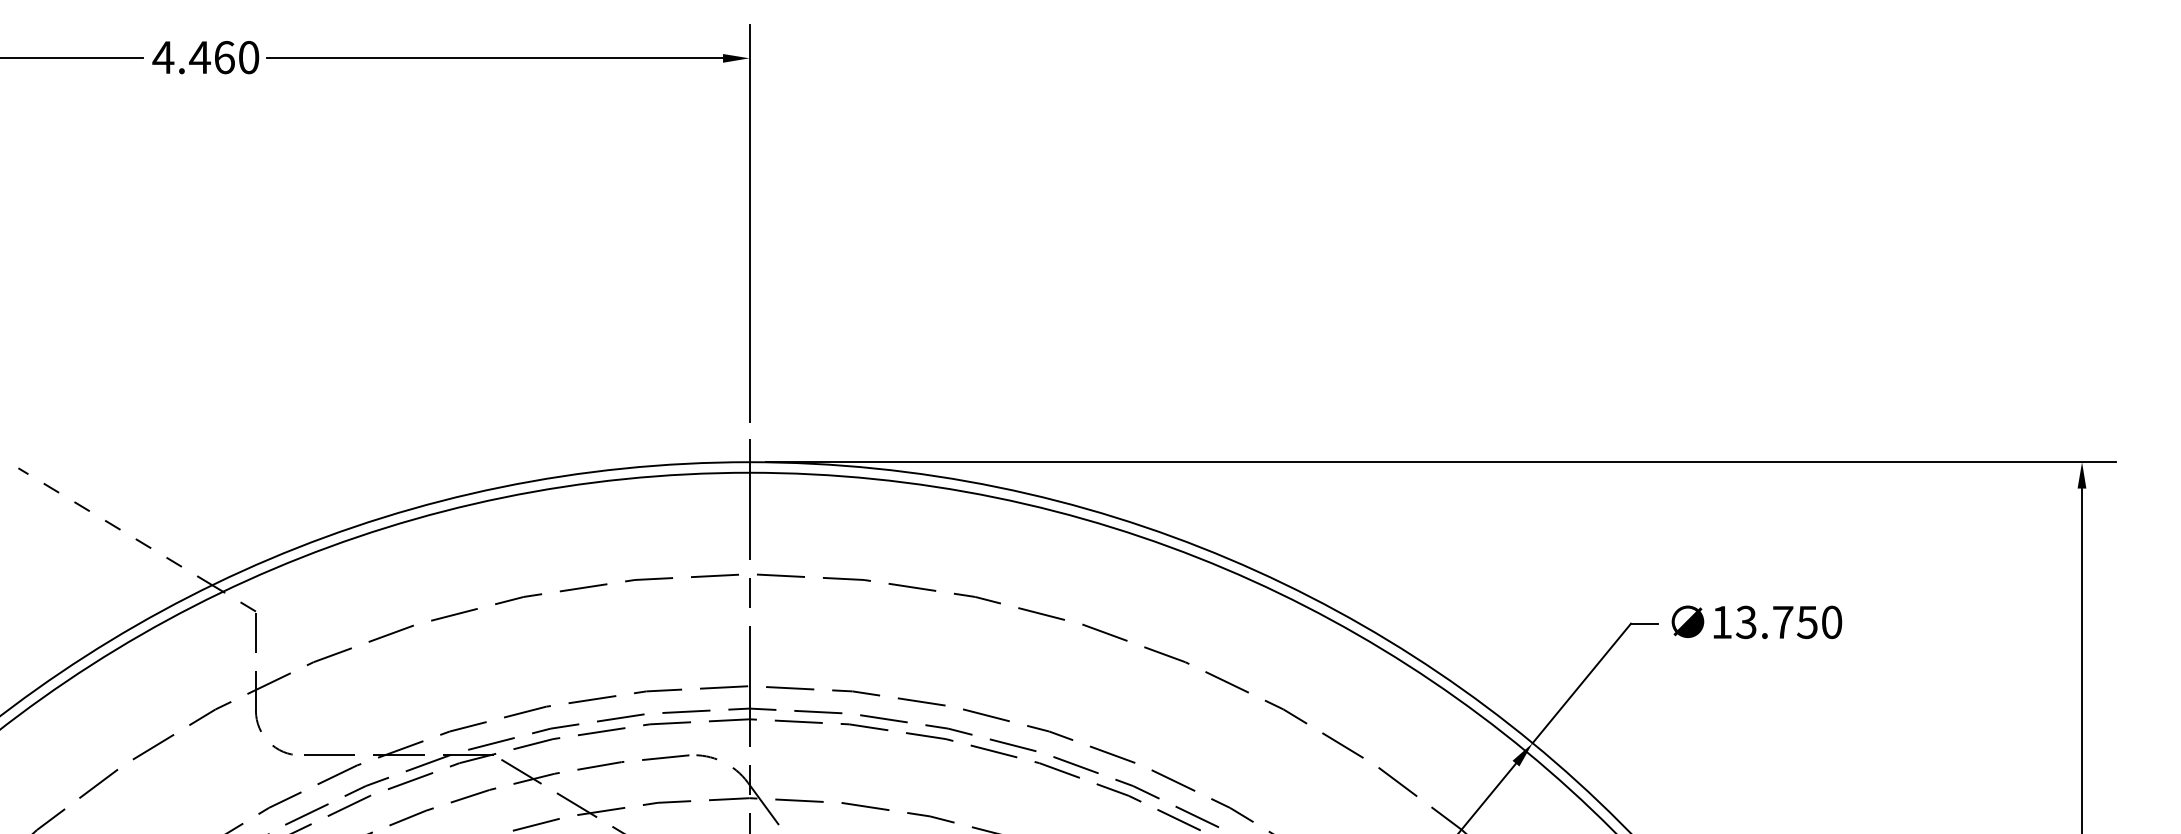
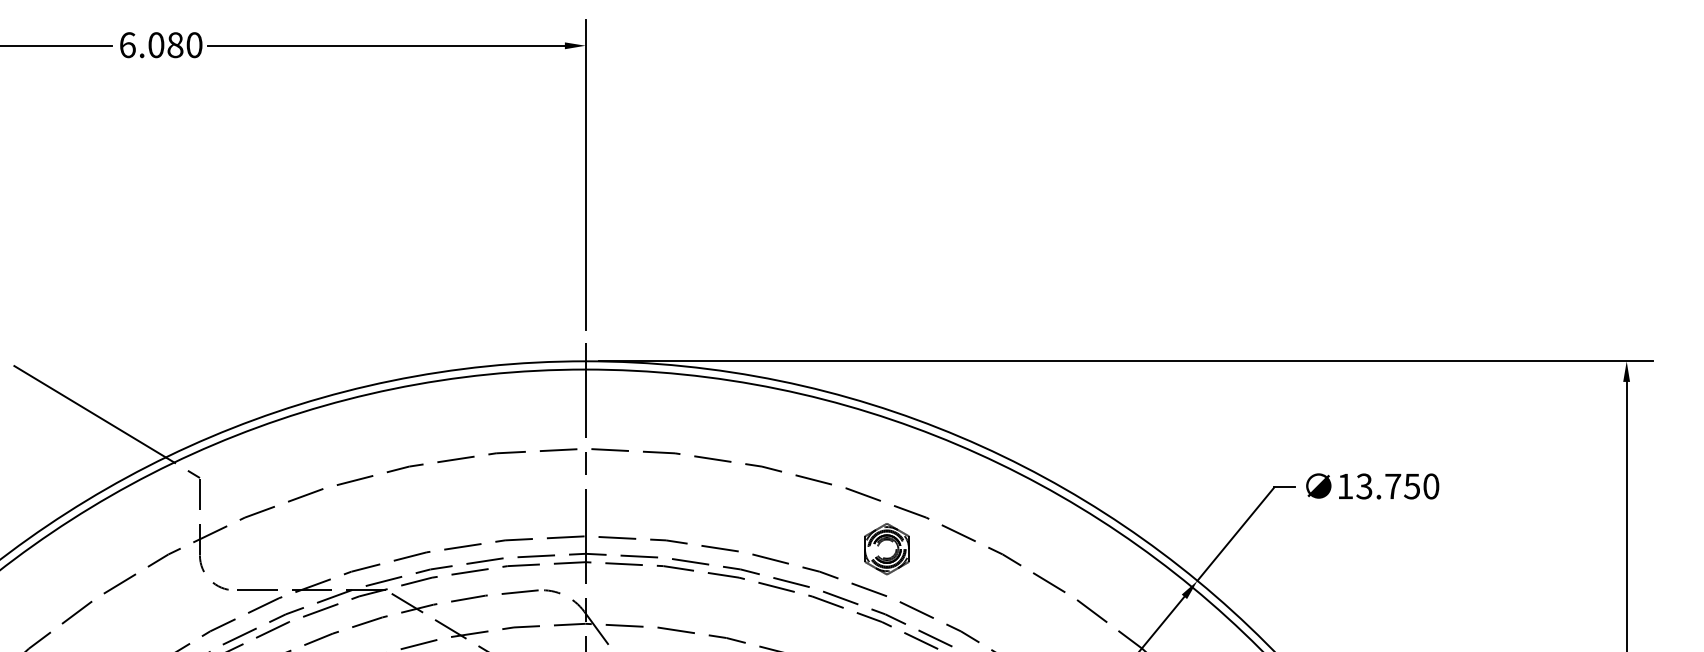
text: (193, 57) -> (151, 45), 4.460 -> 6.080
line: (115, 526) -> (90, 411), dashed -> solid
part: (1135, 702) -> (887, 549), added

